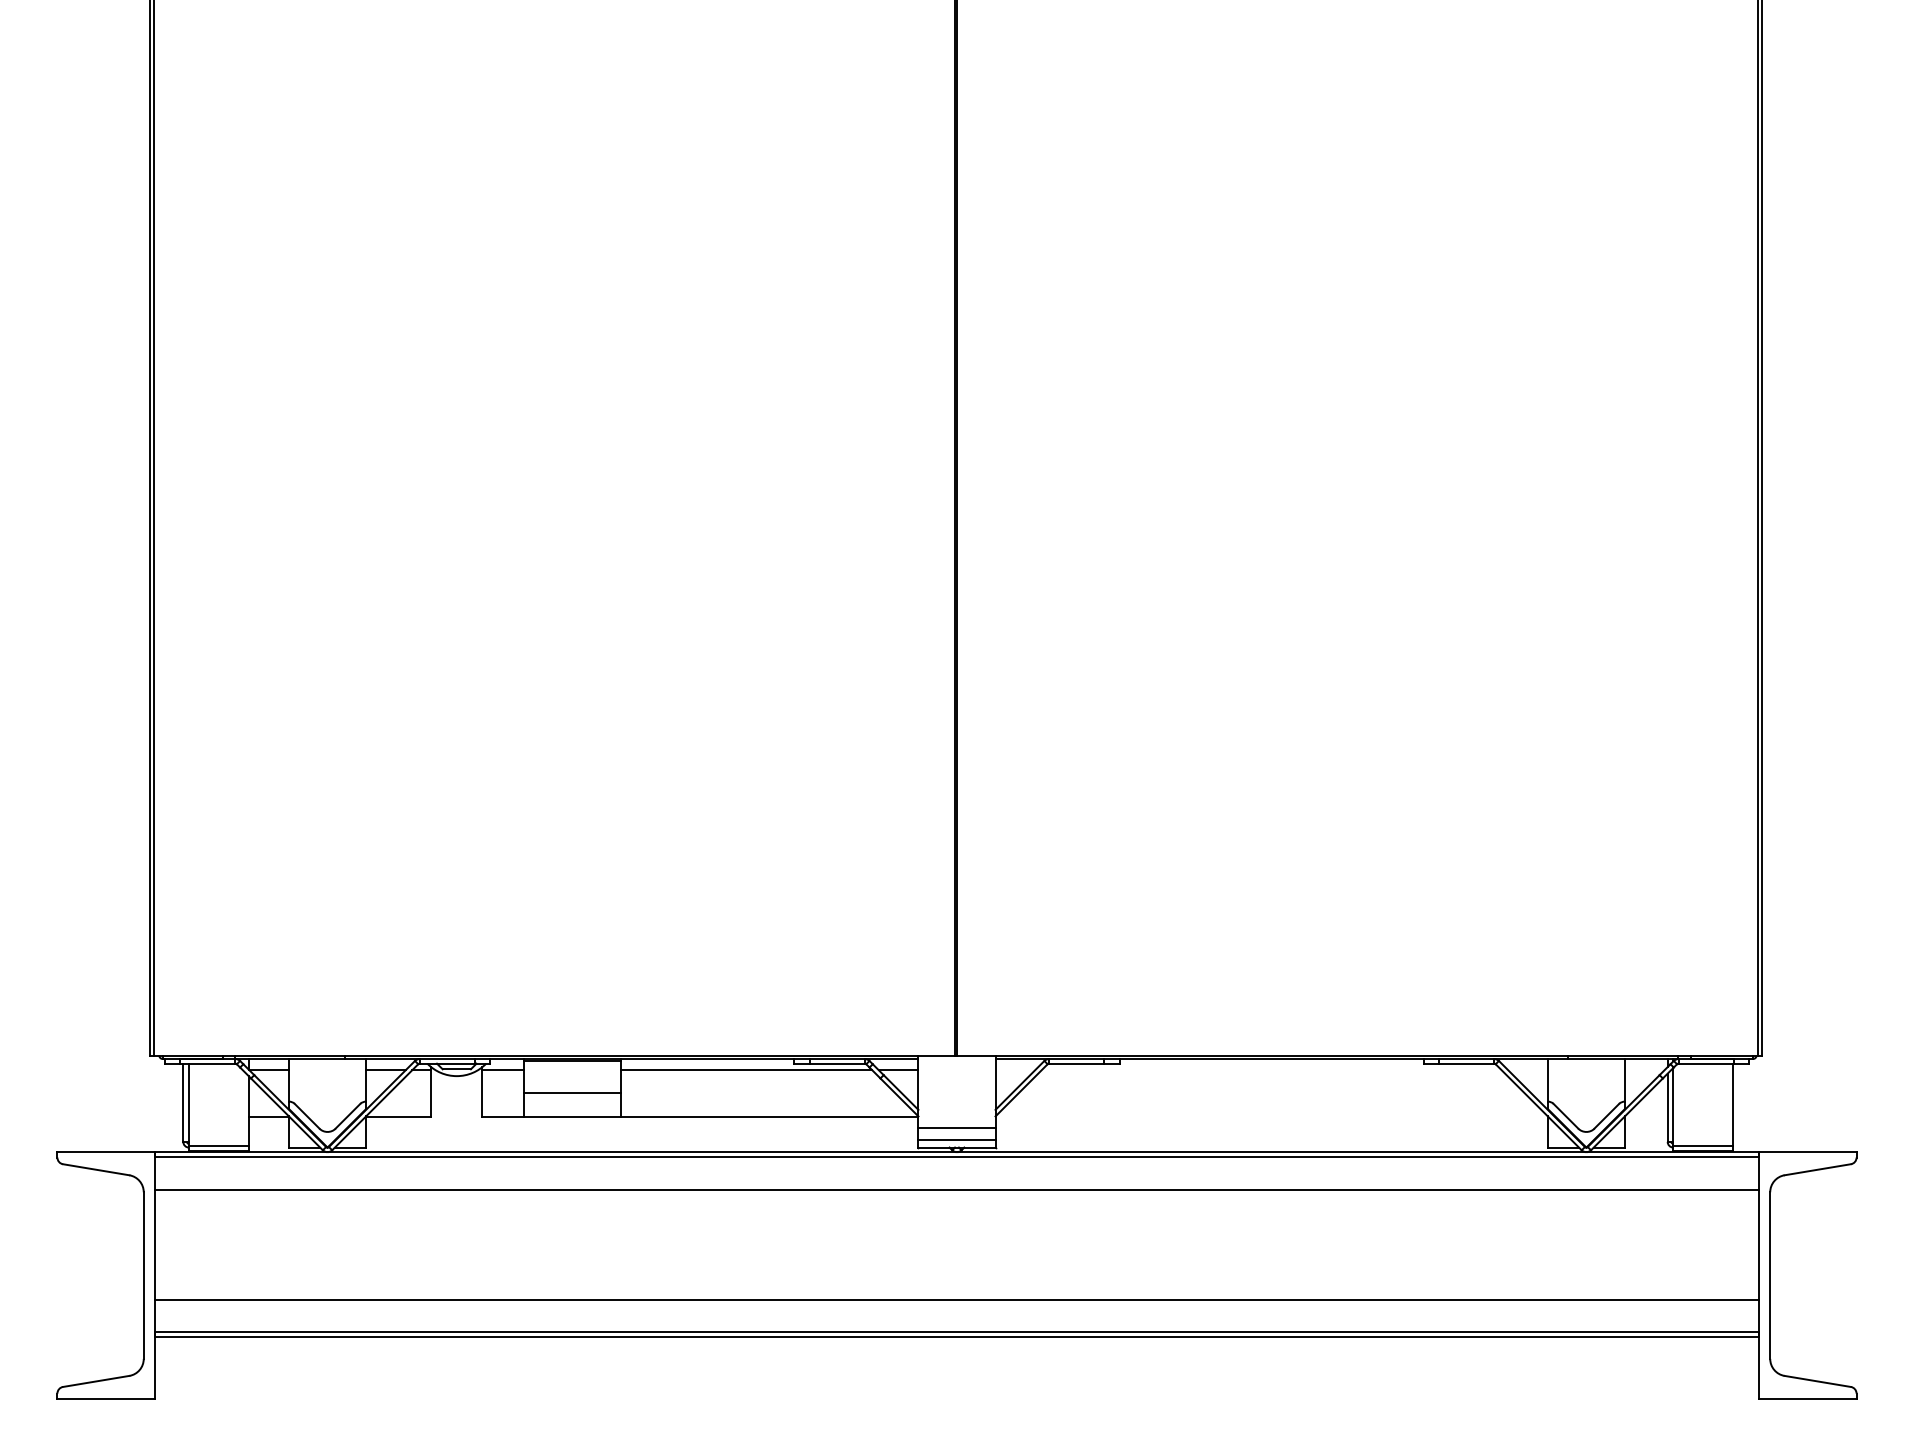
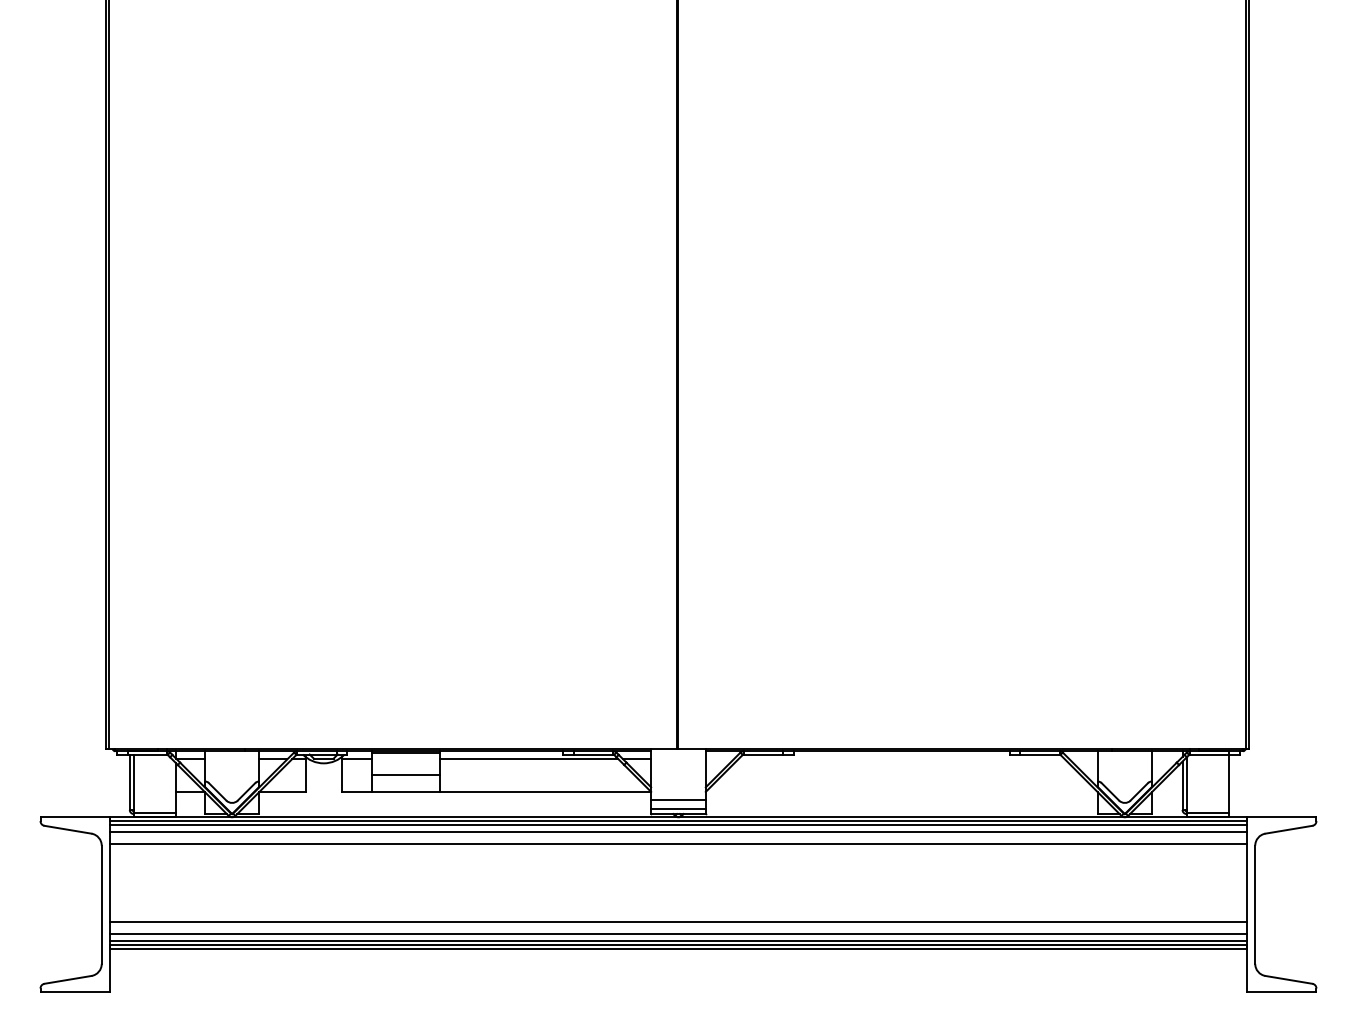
line: (956, 1163) -> (678, 825), added
line: (956, 1173) -> (678, 832), added
line: (956, 1316) -> (678, 933), added
line: (956, 1325) -> (678, 940), added

